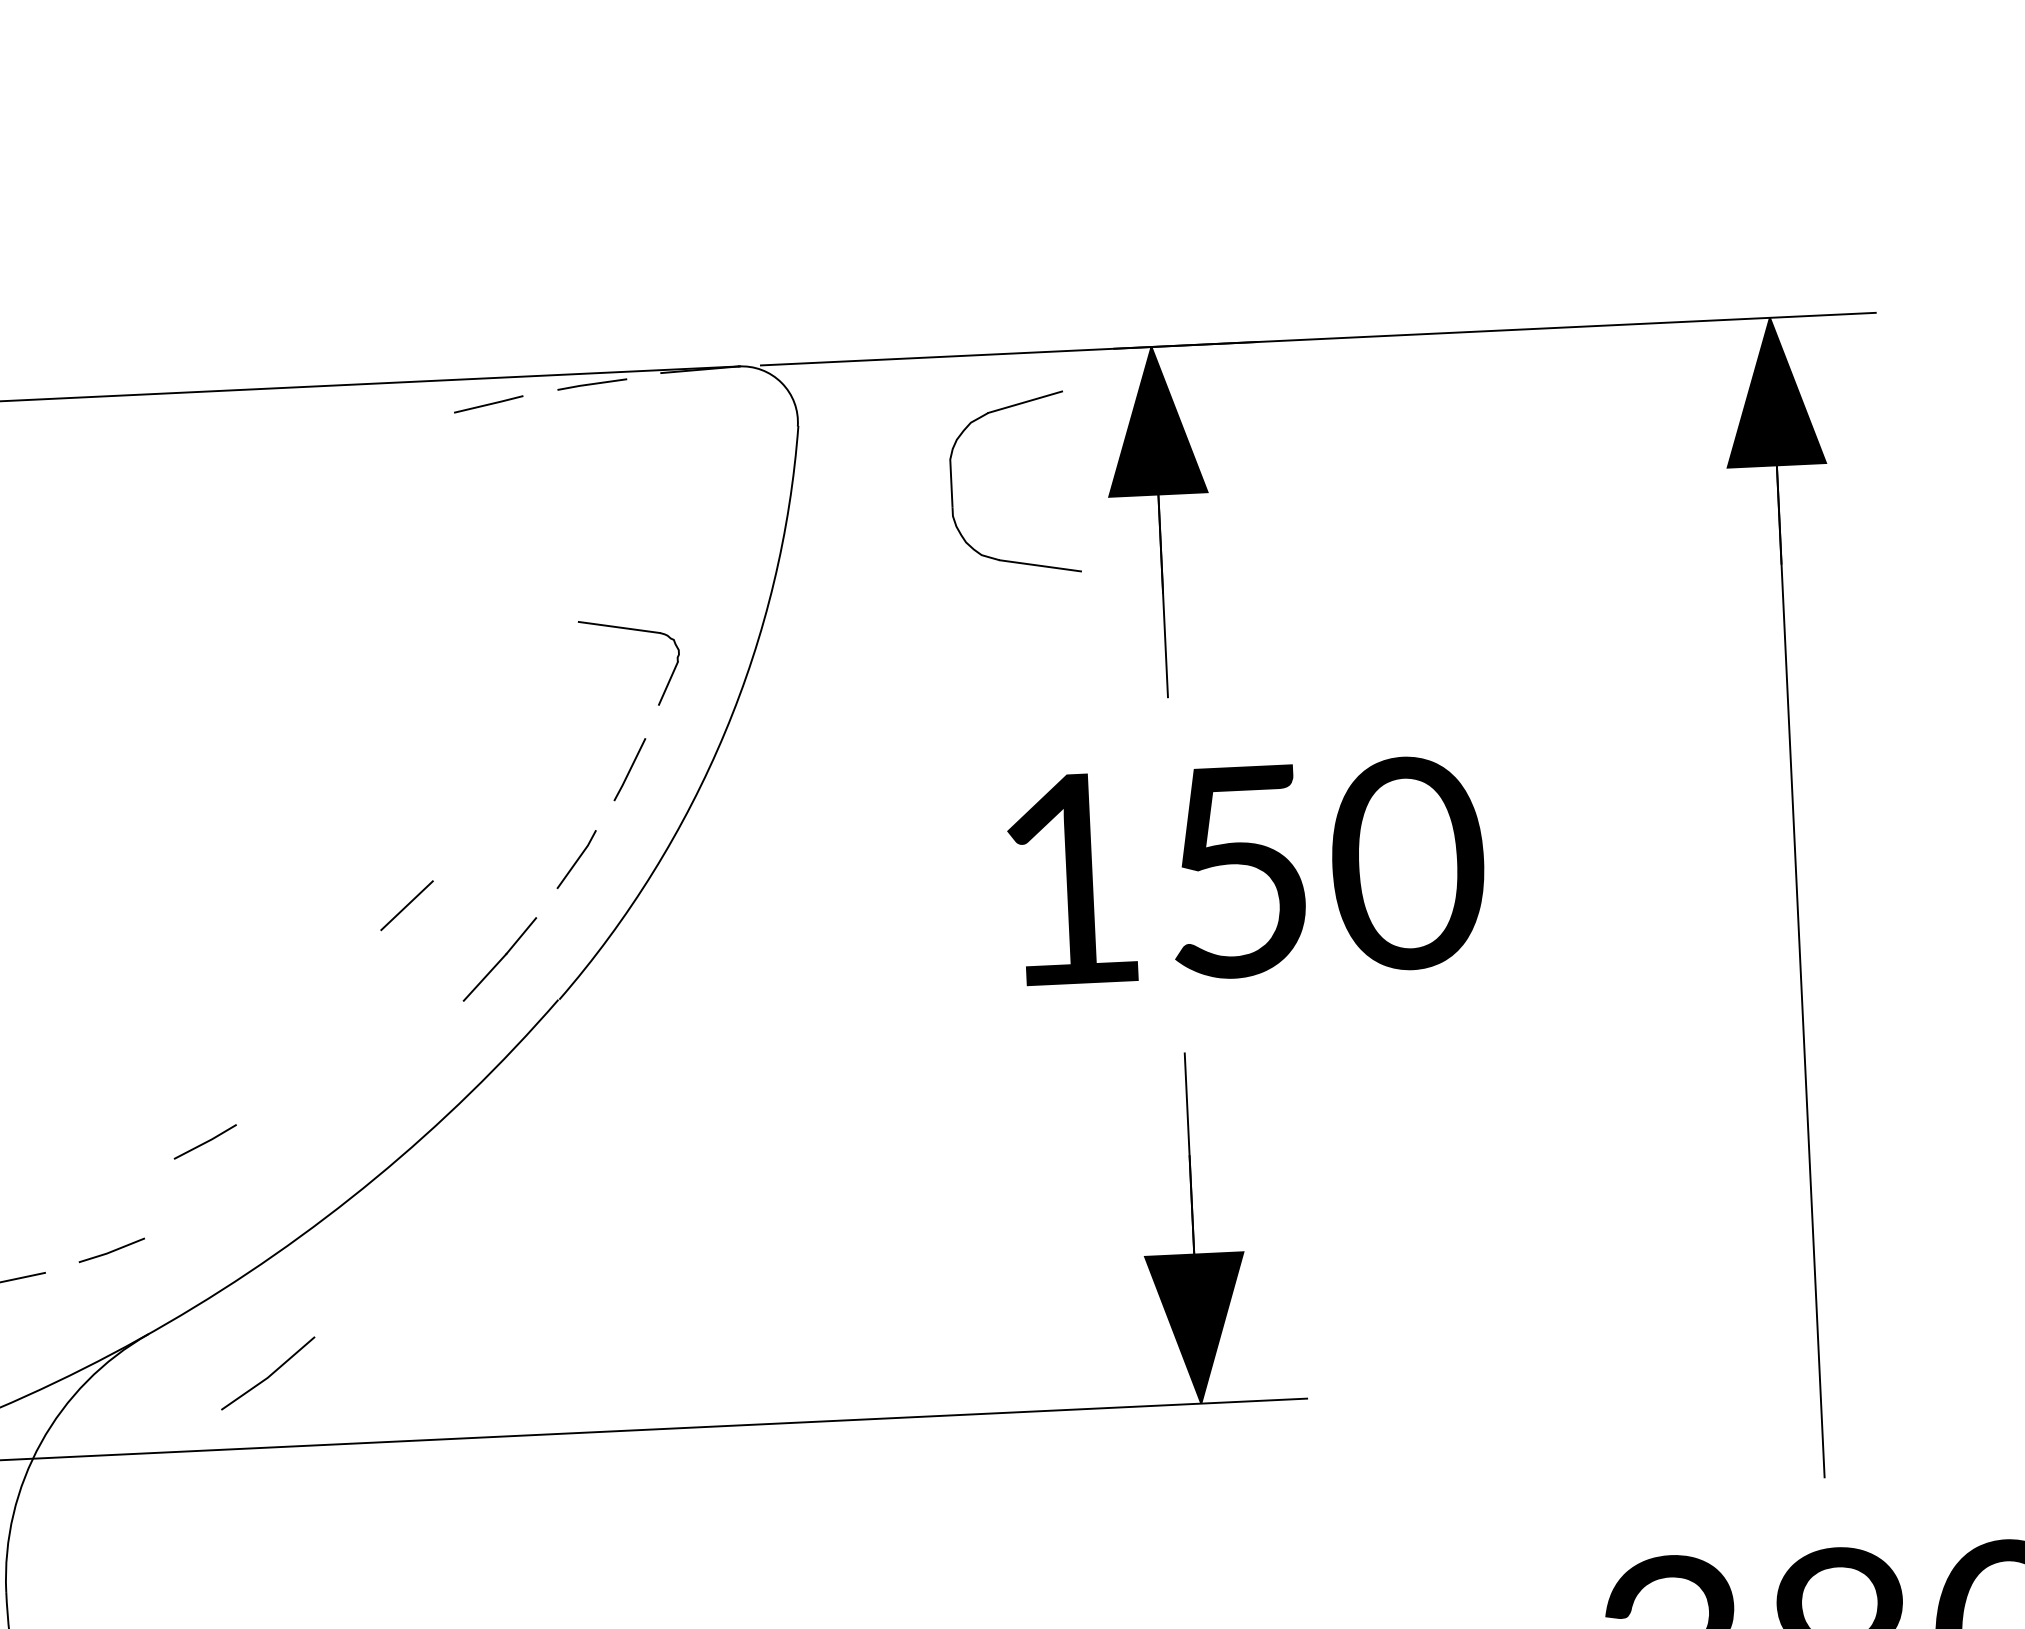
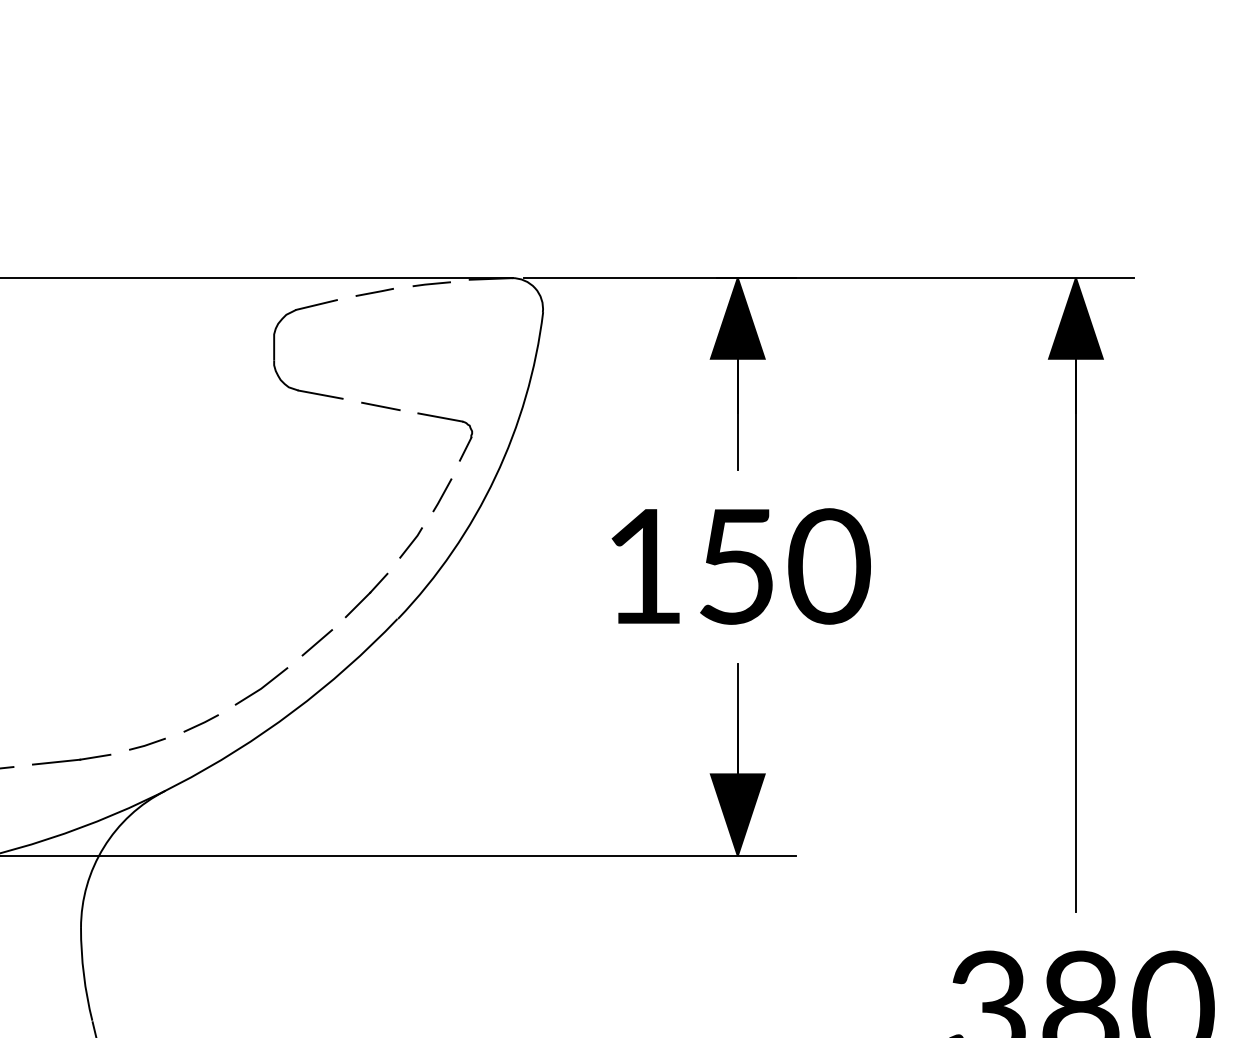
part: (954, 487) -> (275, 349), moved
line: (509, 612) -> (380, 406), added
text: (1245, 871) -> (740, 566), moved
line: (407, 905) -> (317, 642), moved
line: (204, 1142) -> (200, 723), moved
line: (269, 1373) -> (262, 686), moved

